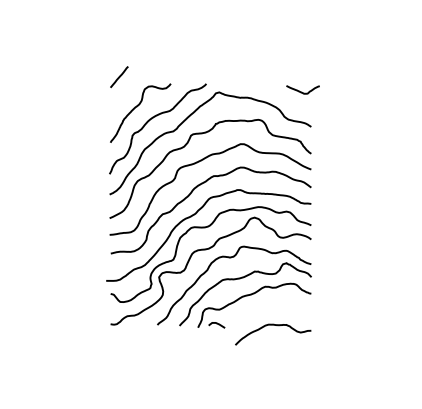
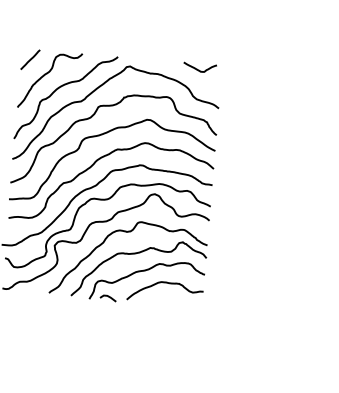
line: (119, 77) -> (30, 60), moved
curve: (301, 91) -> (198, 69), moved
curve: (277, 326) -> (170, 284), moved

